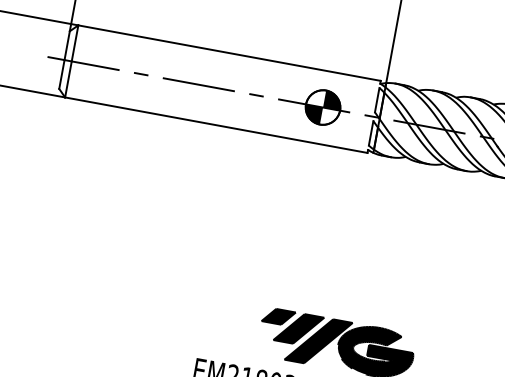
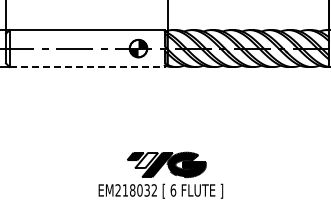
line: (216, 126) -> (87, 67), solid -> dashed
fill: (298, 328) -> (146, 160), removed

